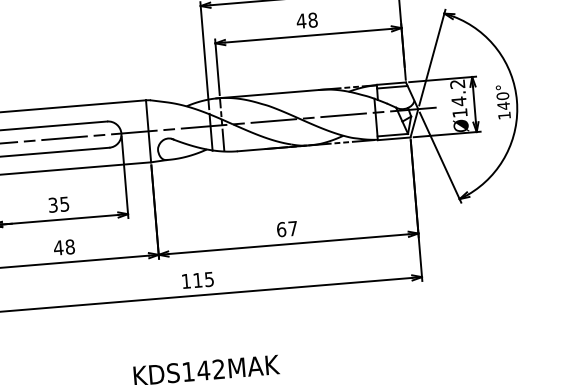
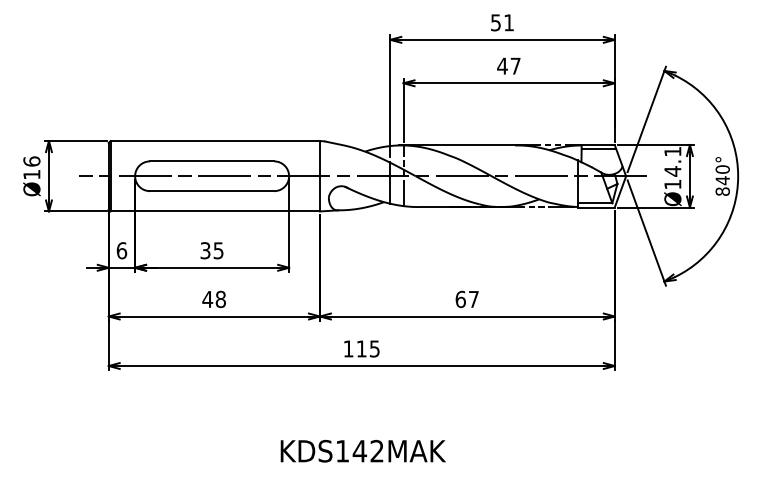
text: (312, 19) -> (515, 65), 48 -> 47
text: (457, 83) -> (672, 151), Ø14.2 -> Ø14.1
text: (504, 115) -> (722, 191), 140° -> 840°

